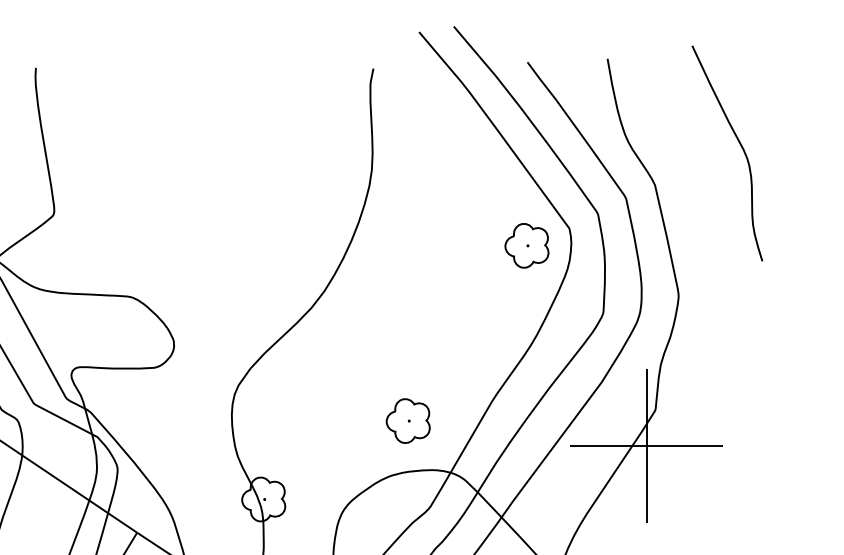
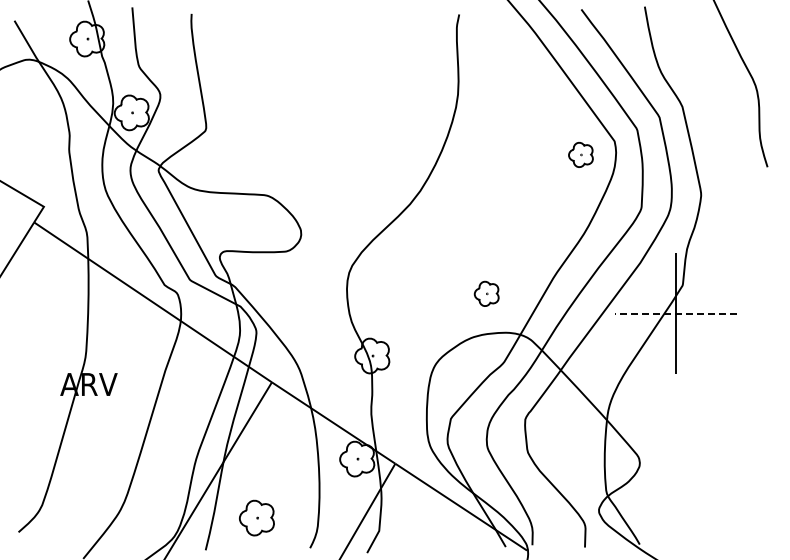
part: (526, 245) -> (580, 154), size x0.7
part: (407, 420) -> (486, 293), size x0.7
line: (646, 445) -> (675, 313), solid -> dashed

